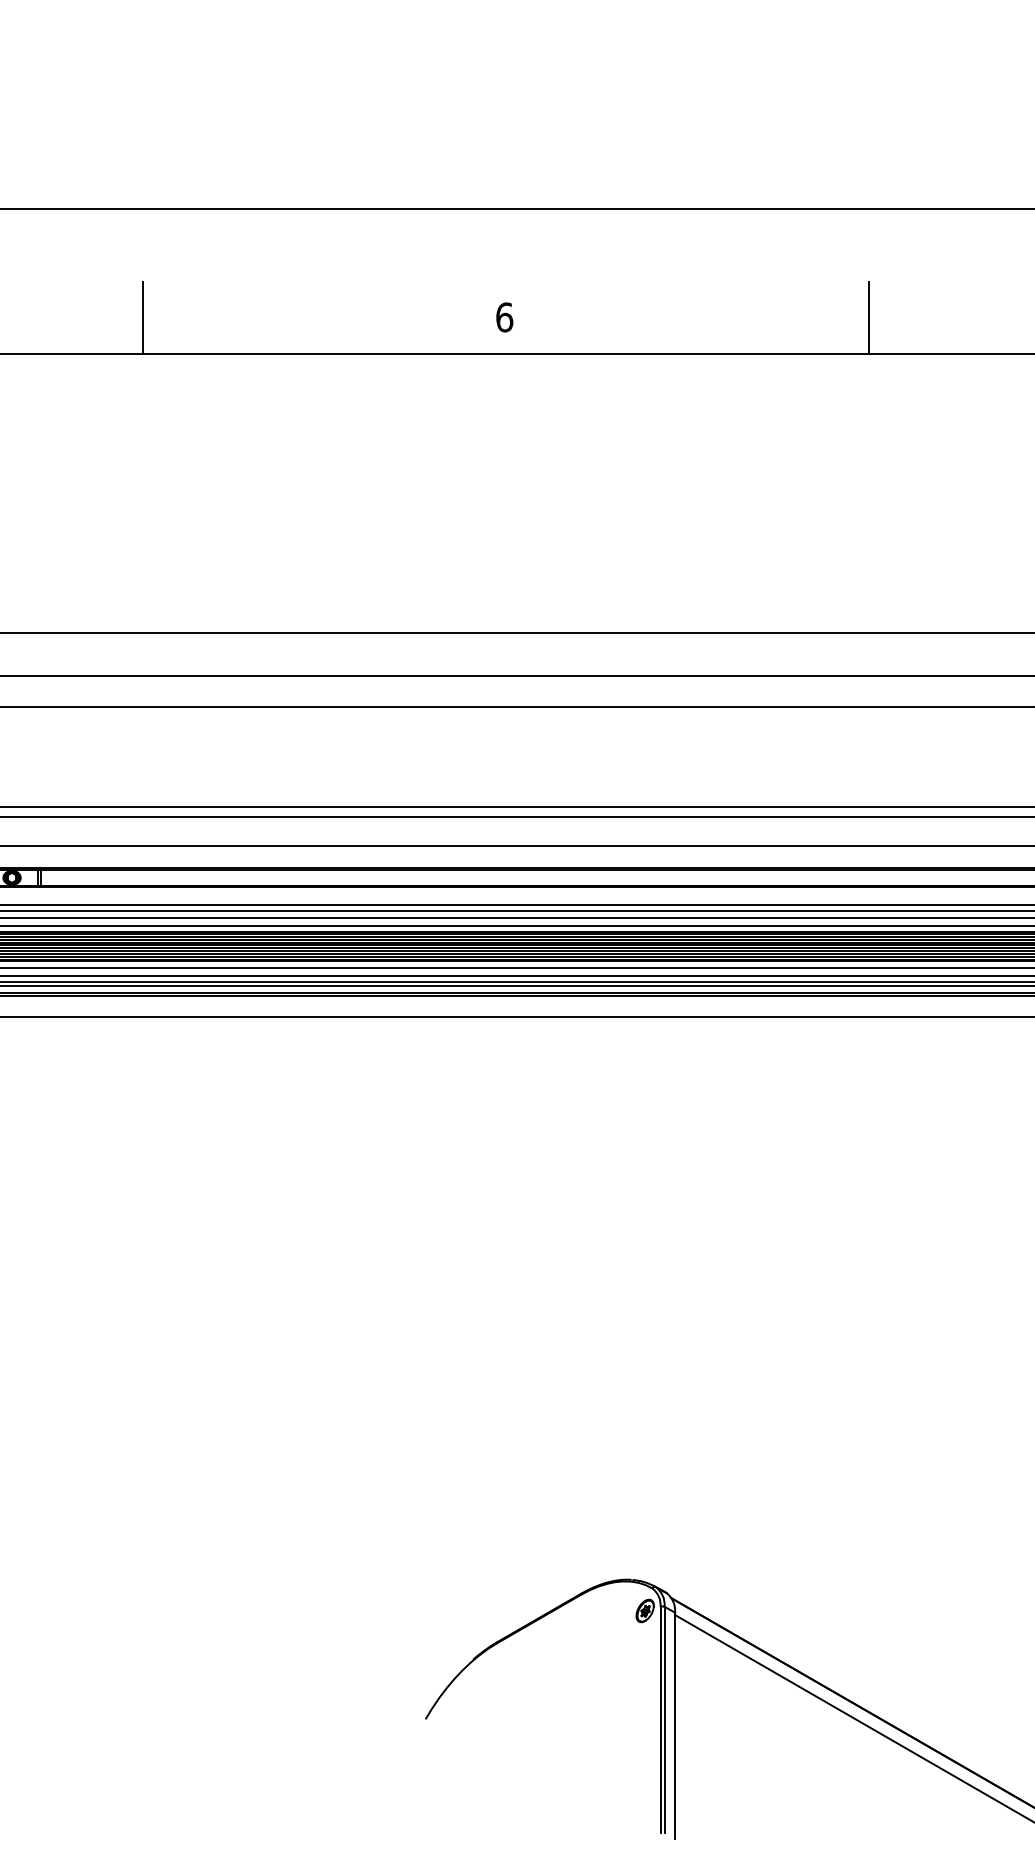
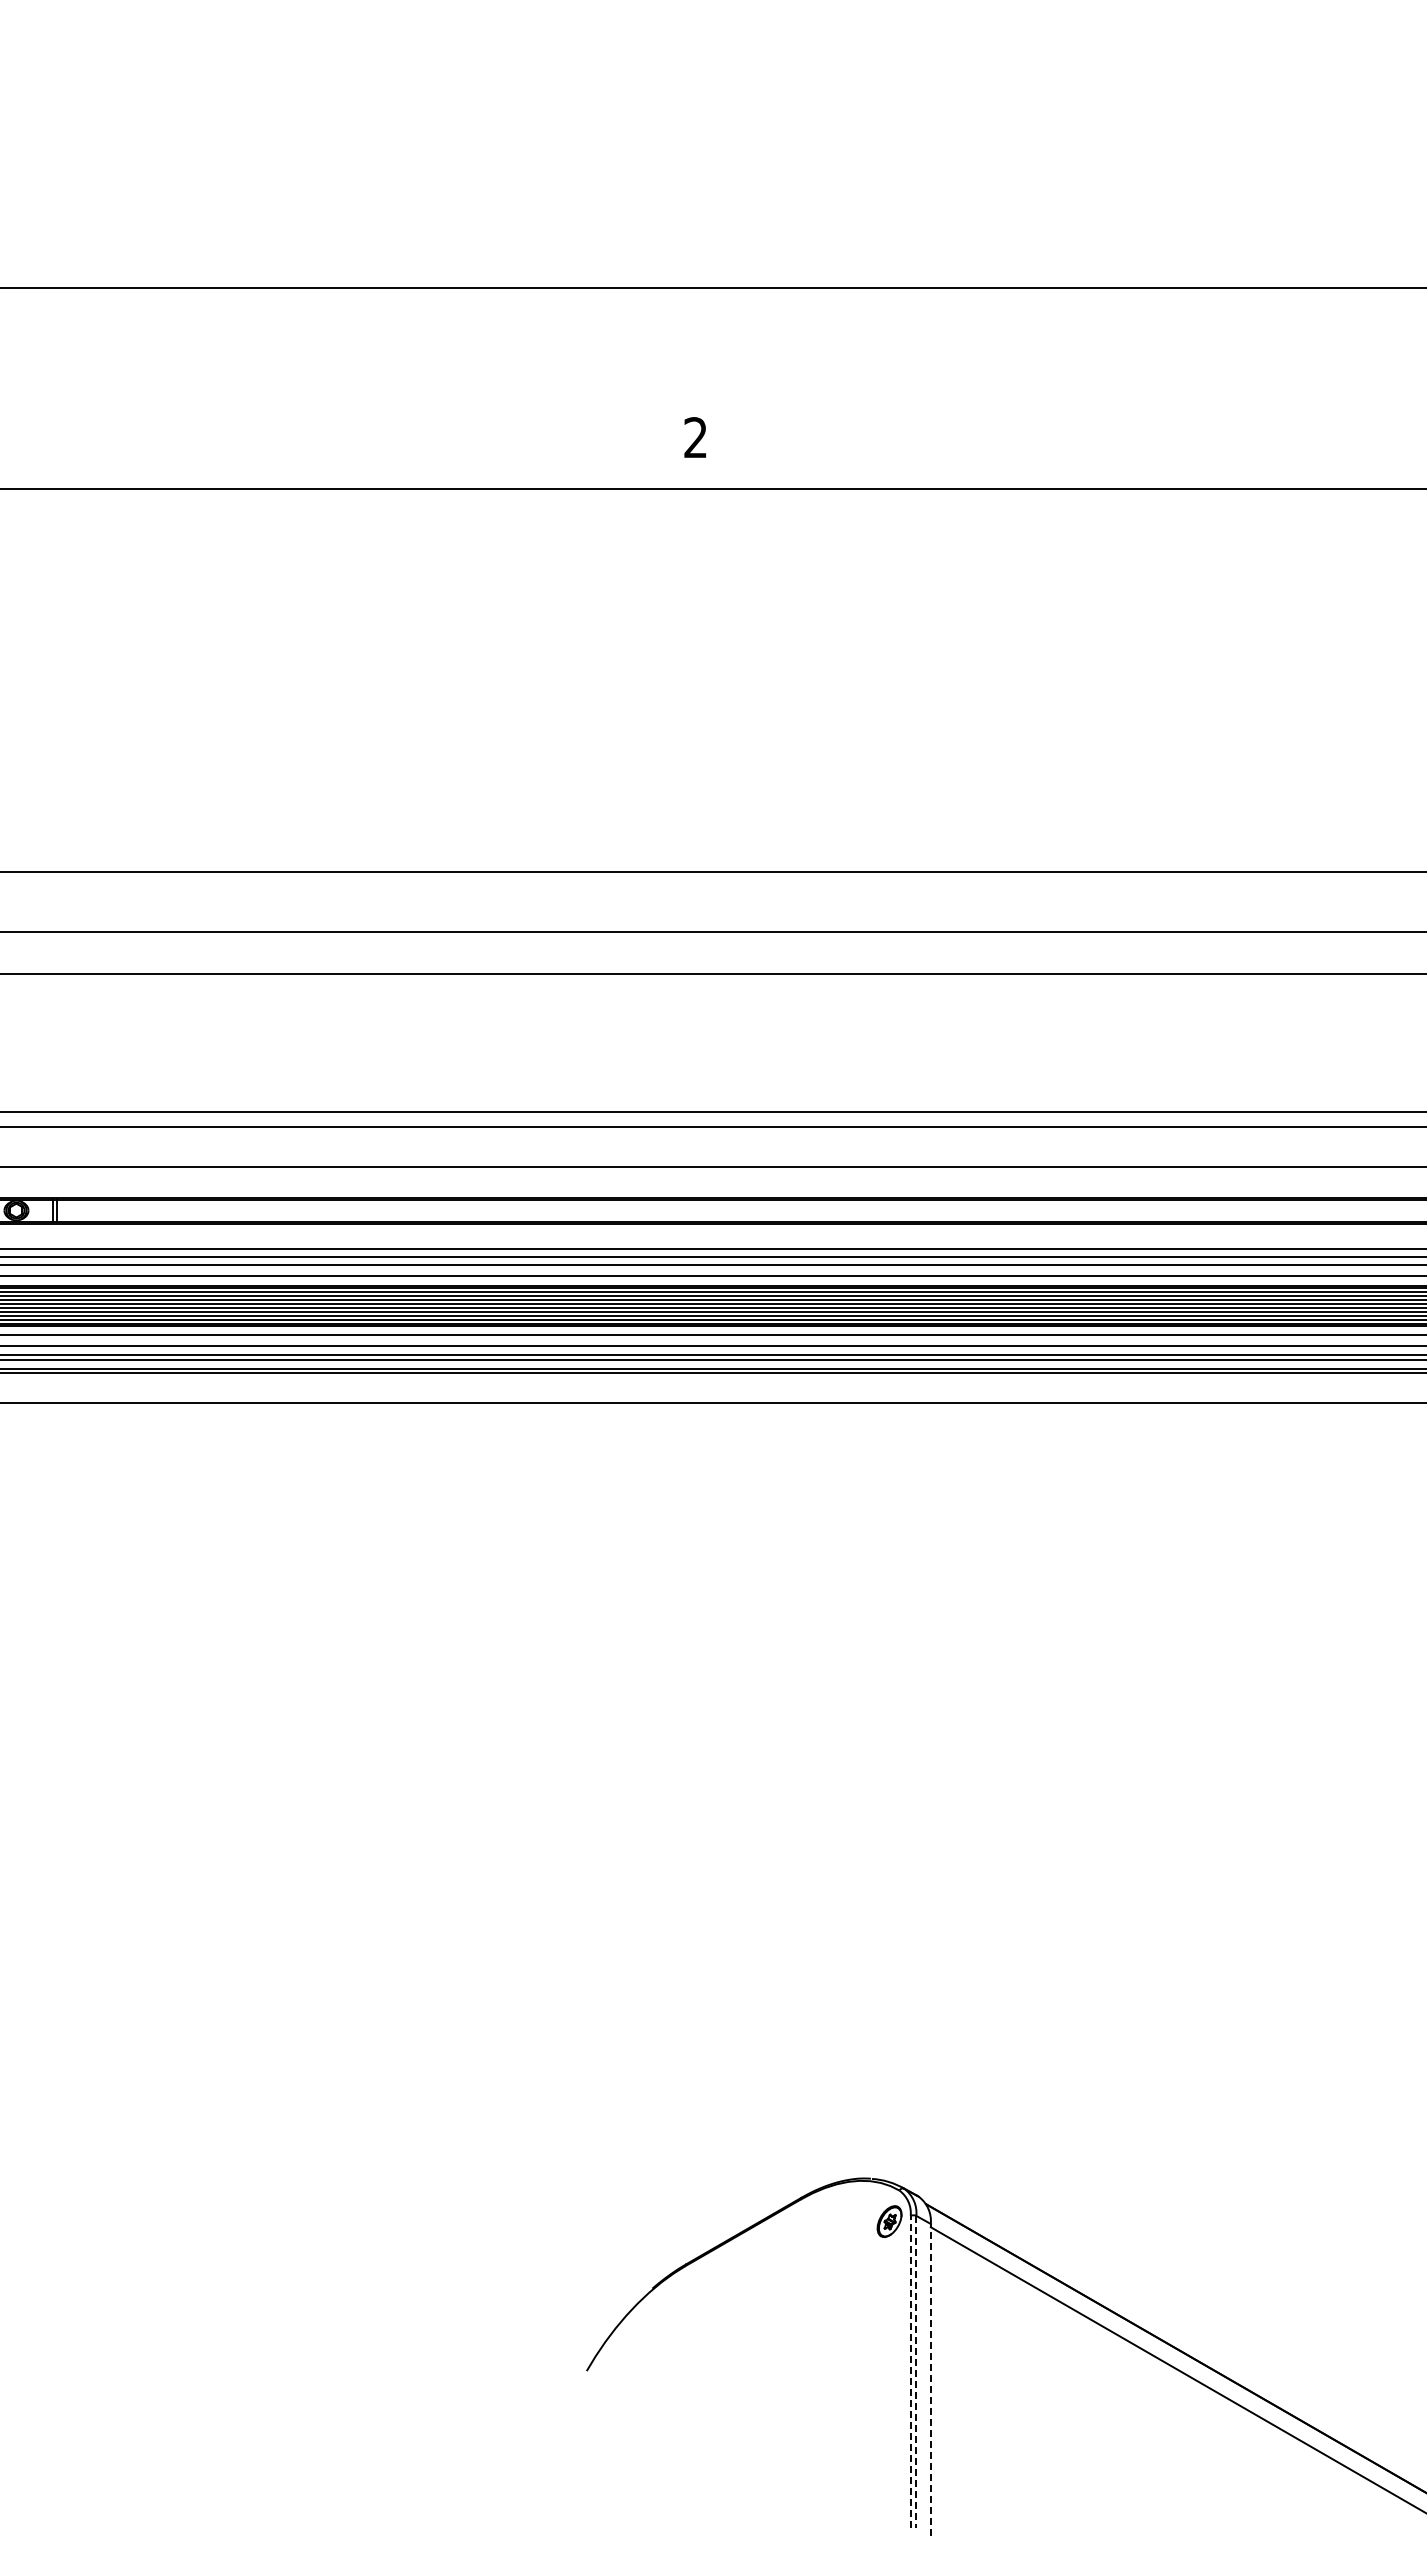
text: (504, 317) -> (695, 437), 6 -> 2
line: (142, 318) -> (196, 438), removed
line: (869, 318) -> (1198, 438), removed
line: (660, 1719) -> (910, 2371), solid -> dashed
line: (664, 1720) -> (916, 2372), solid -> dashed
line: (674, 1725) -> (930, 2379), solid -> dashed

